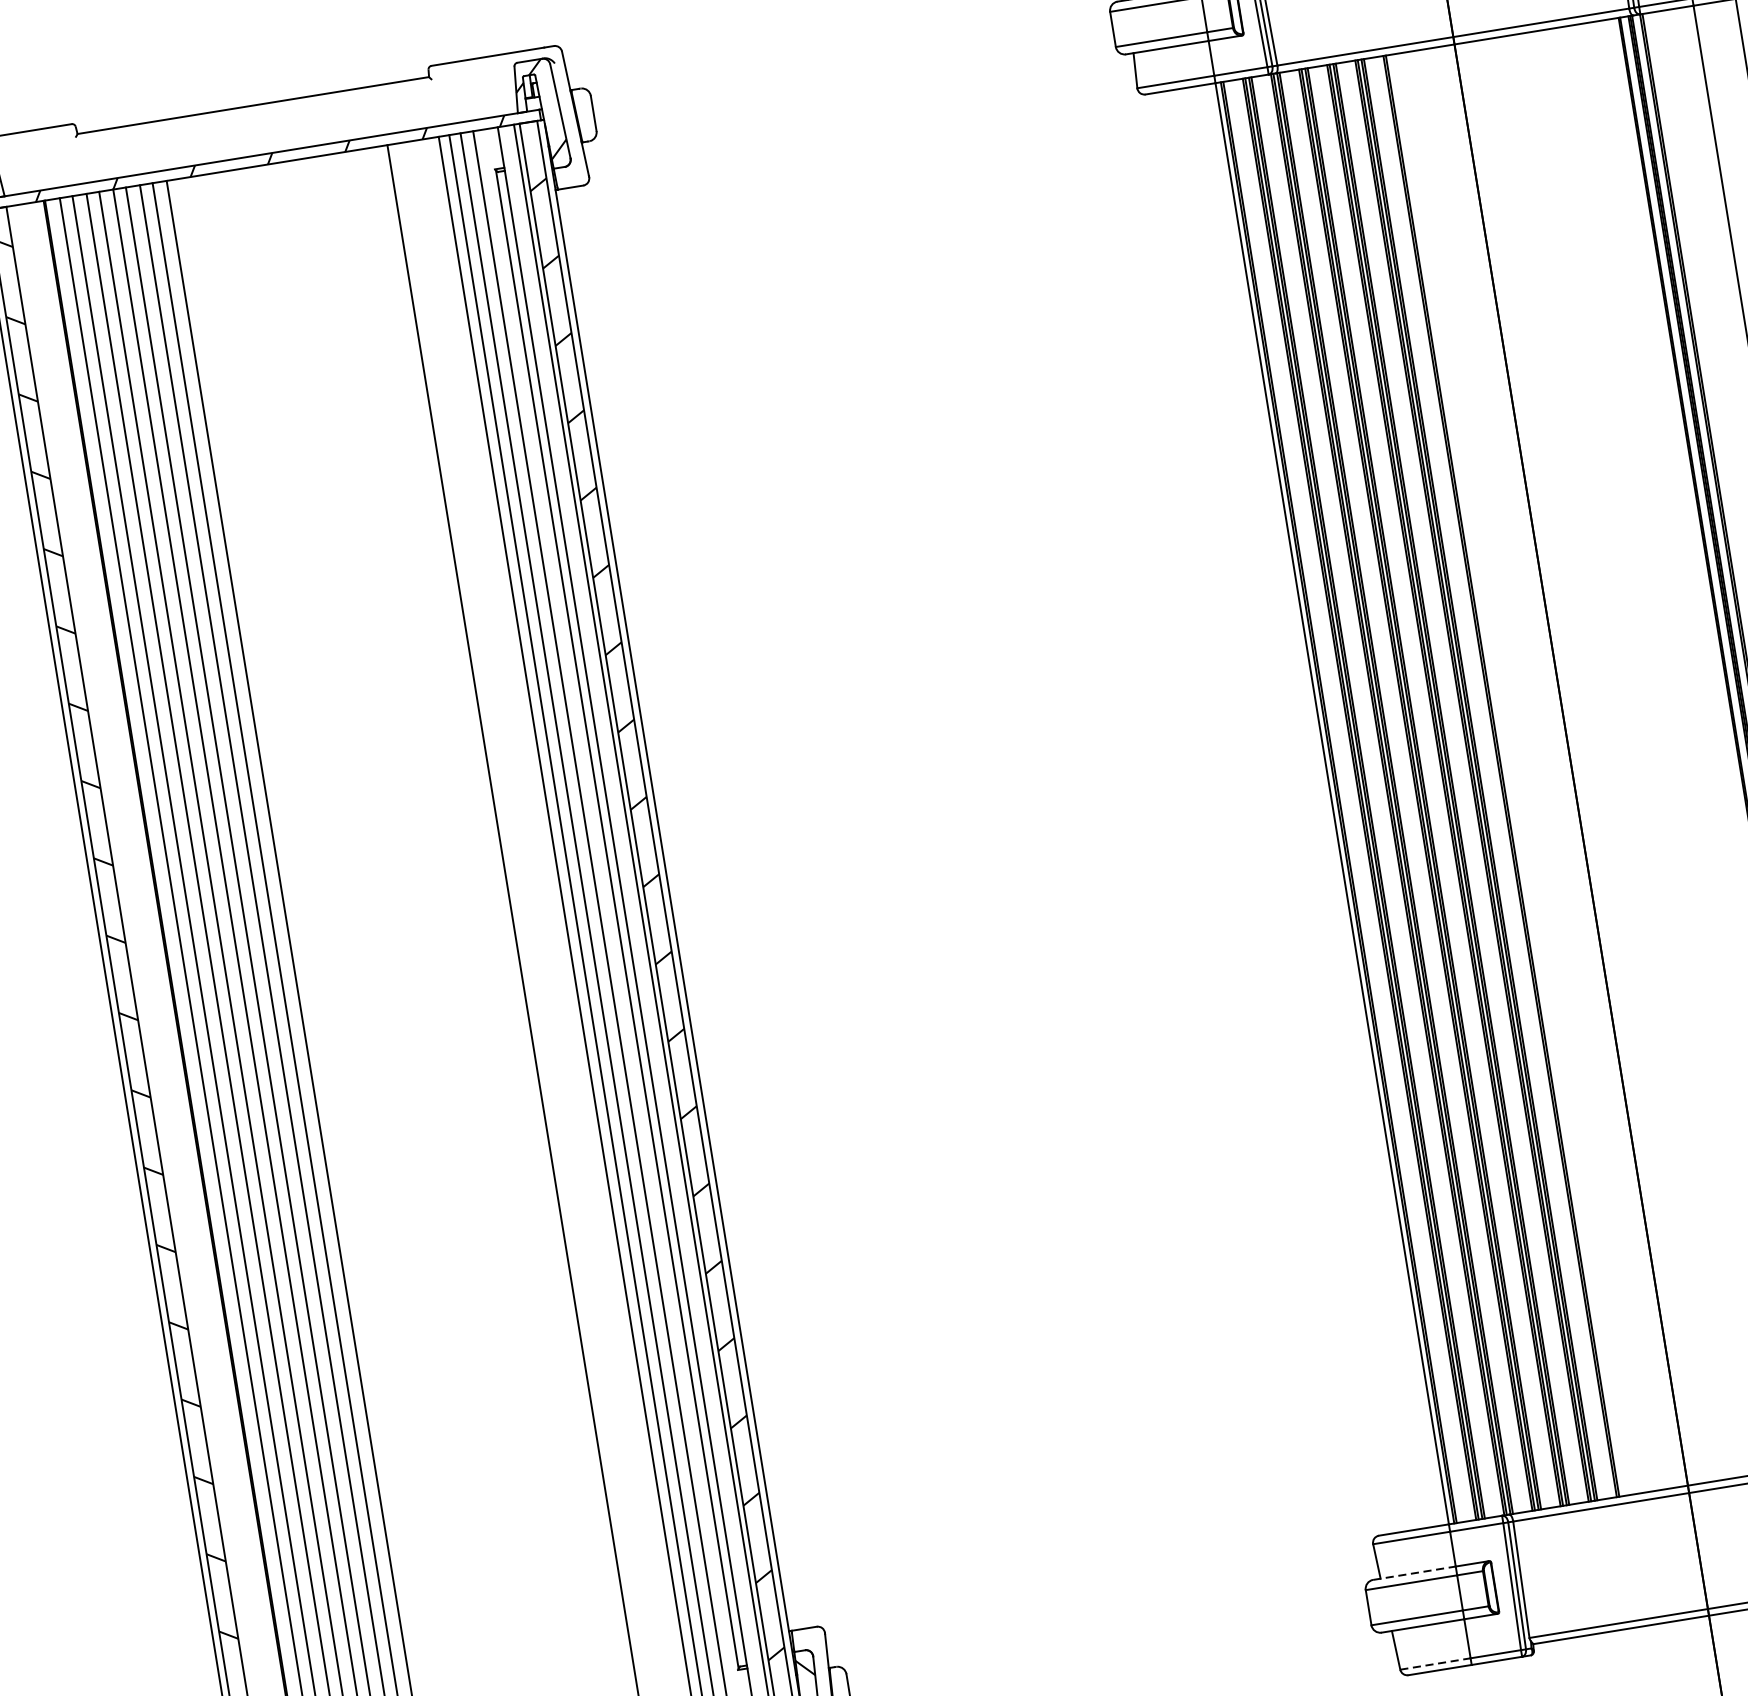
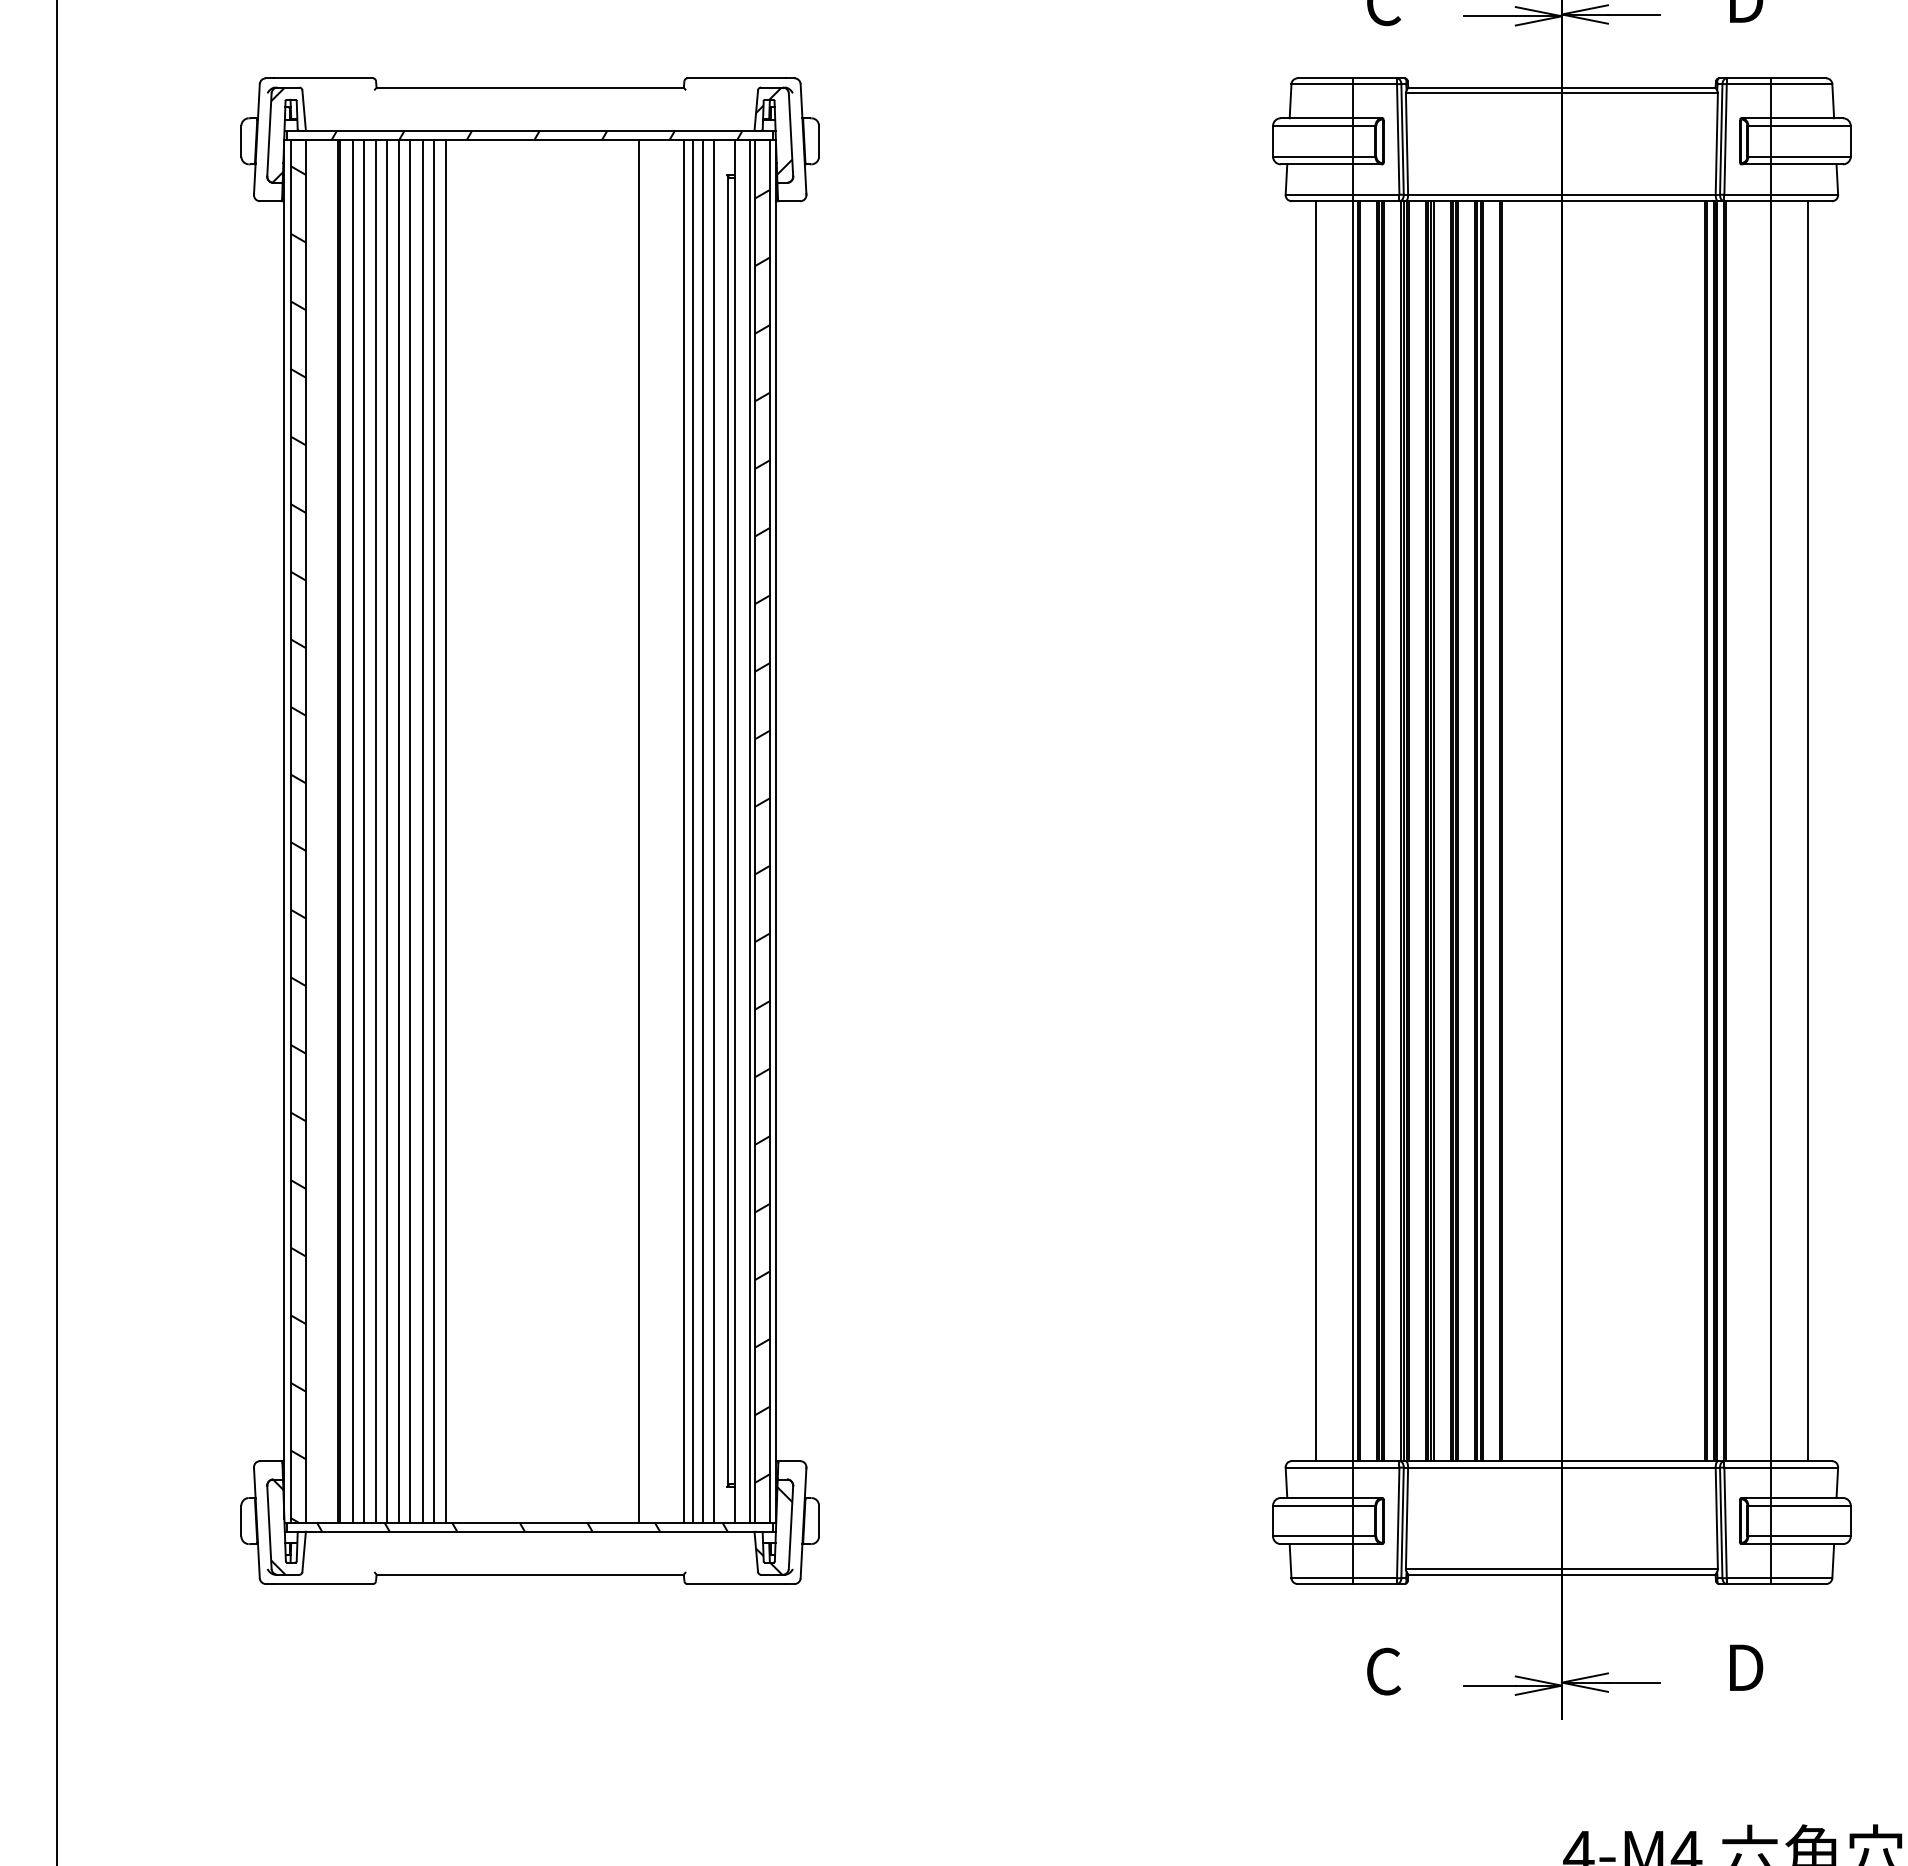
line: (1290, 810) -> (1316, 831), added
line: (1415, 1573) -> (1317, 1498), dashed -> solid
line: (1435, 1664) -> (1322, 1578), dashed -> solid

